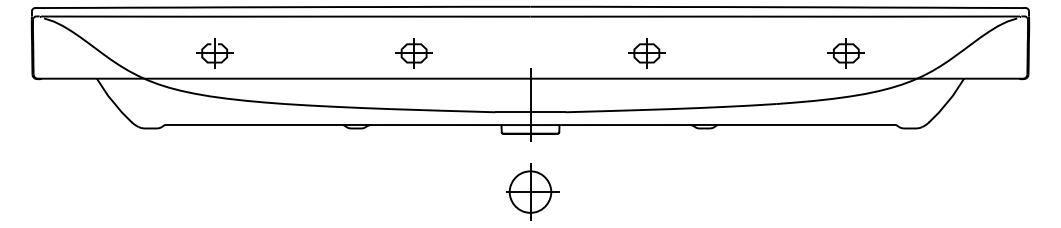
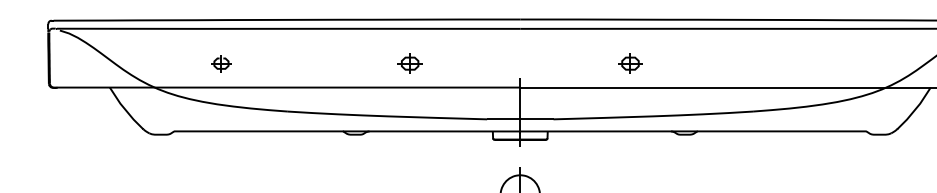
part: (214, 53) -> (221, 63), size x0.6
part: (413, 53) -> (409, 63), size x0.7
part: (646, 53) -> (630, 63), size x0.7
part: (845, 53) -> (818, 63), removed

